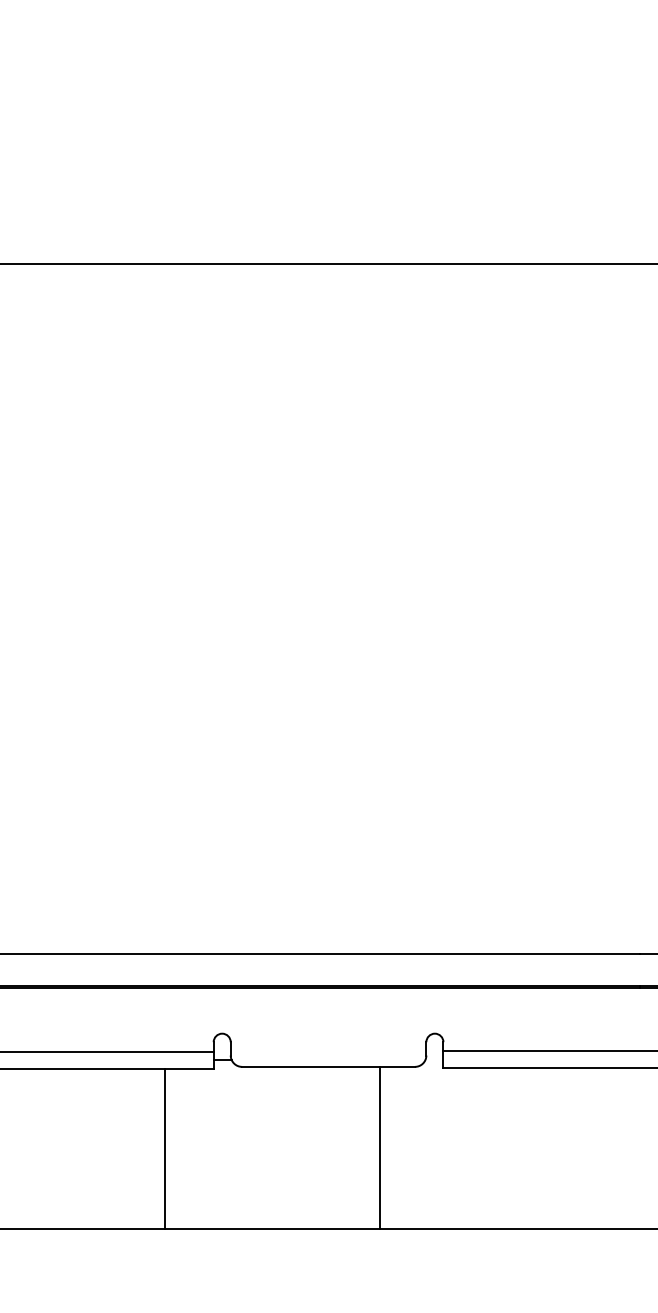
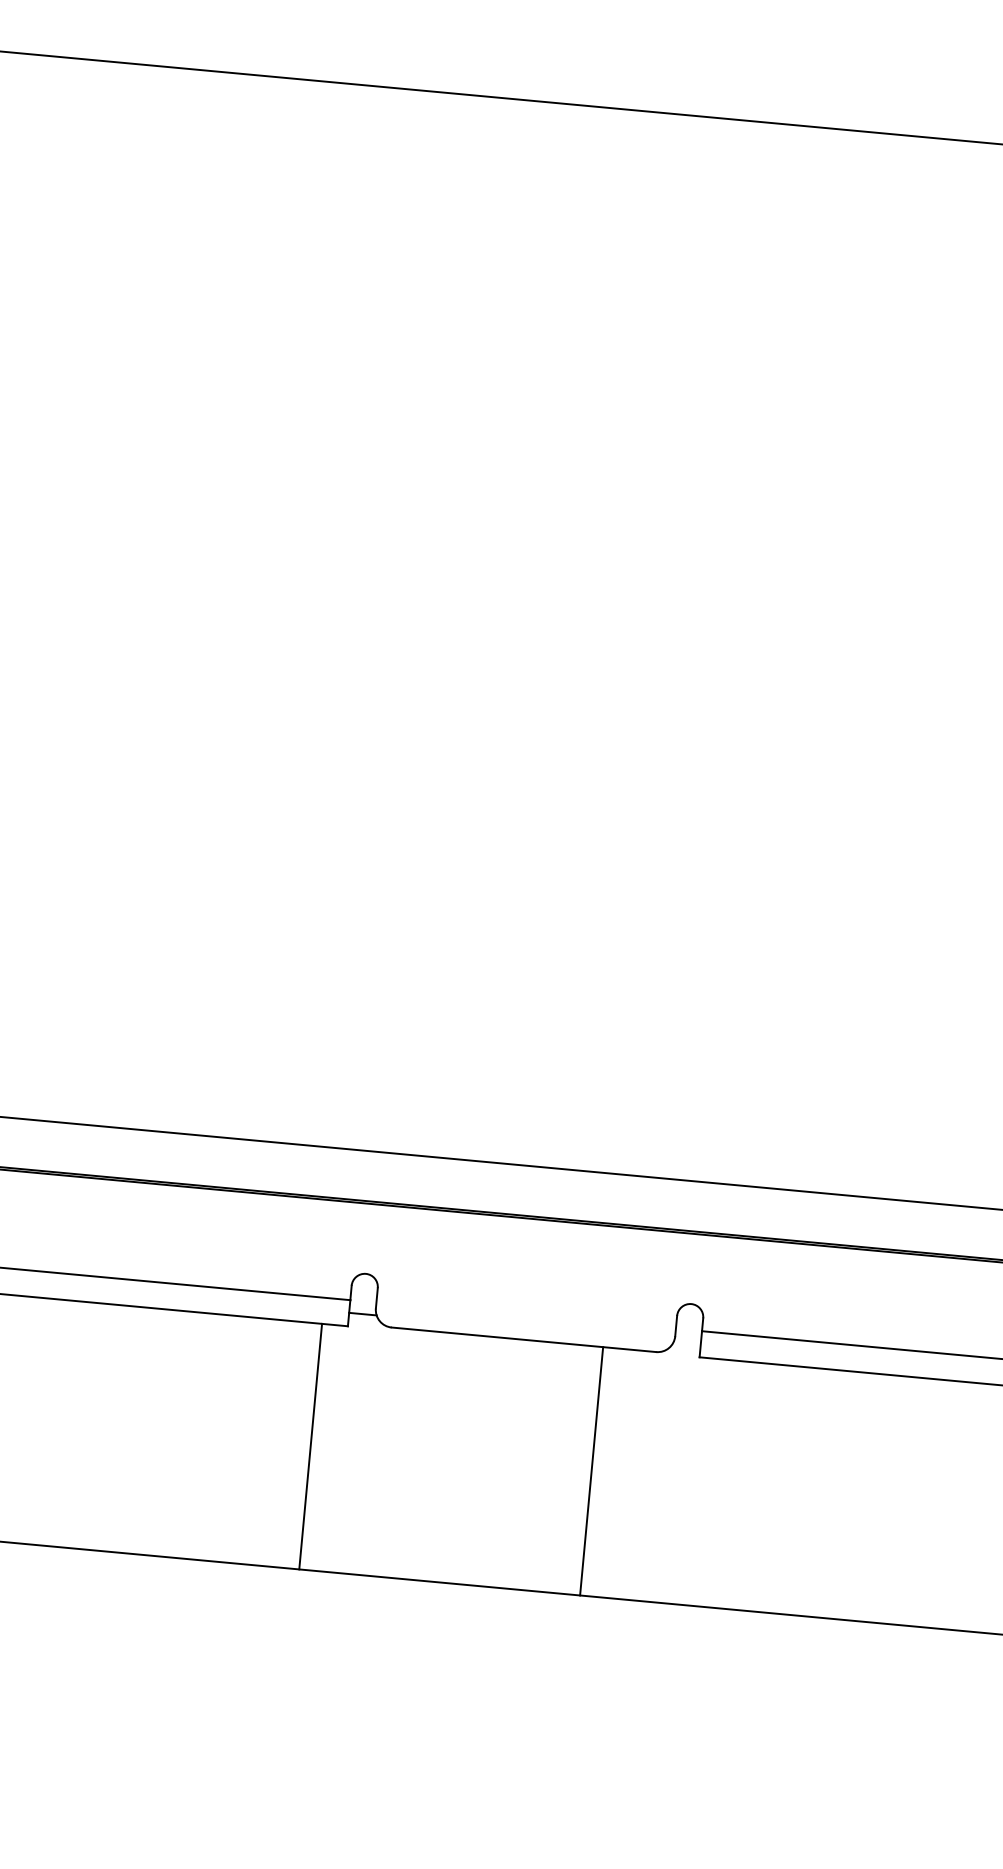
line: (164, 1148) -> (310, 1445), moved

